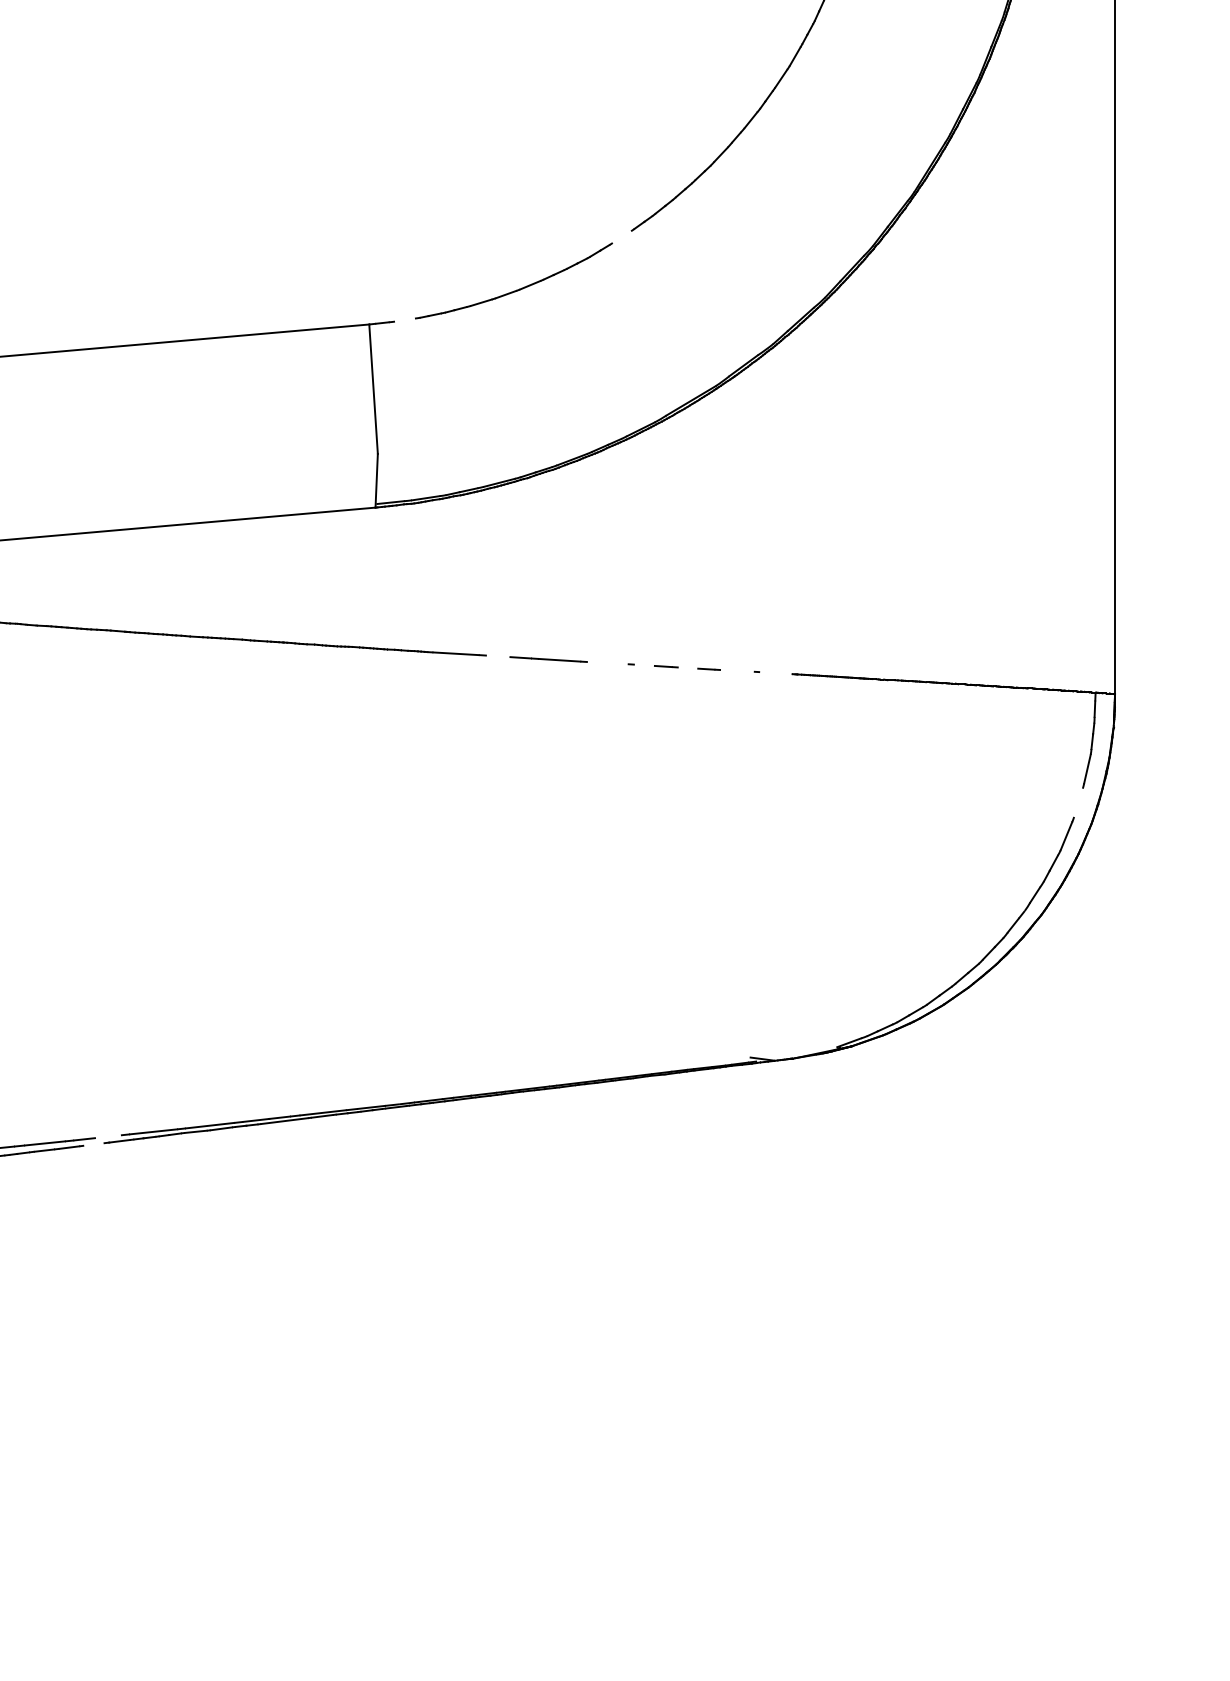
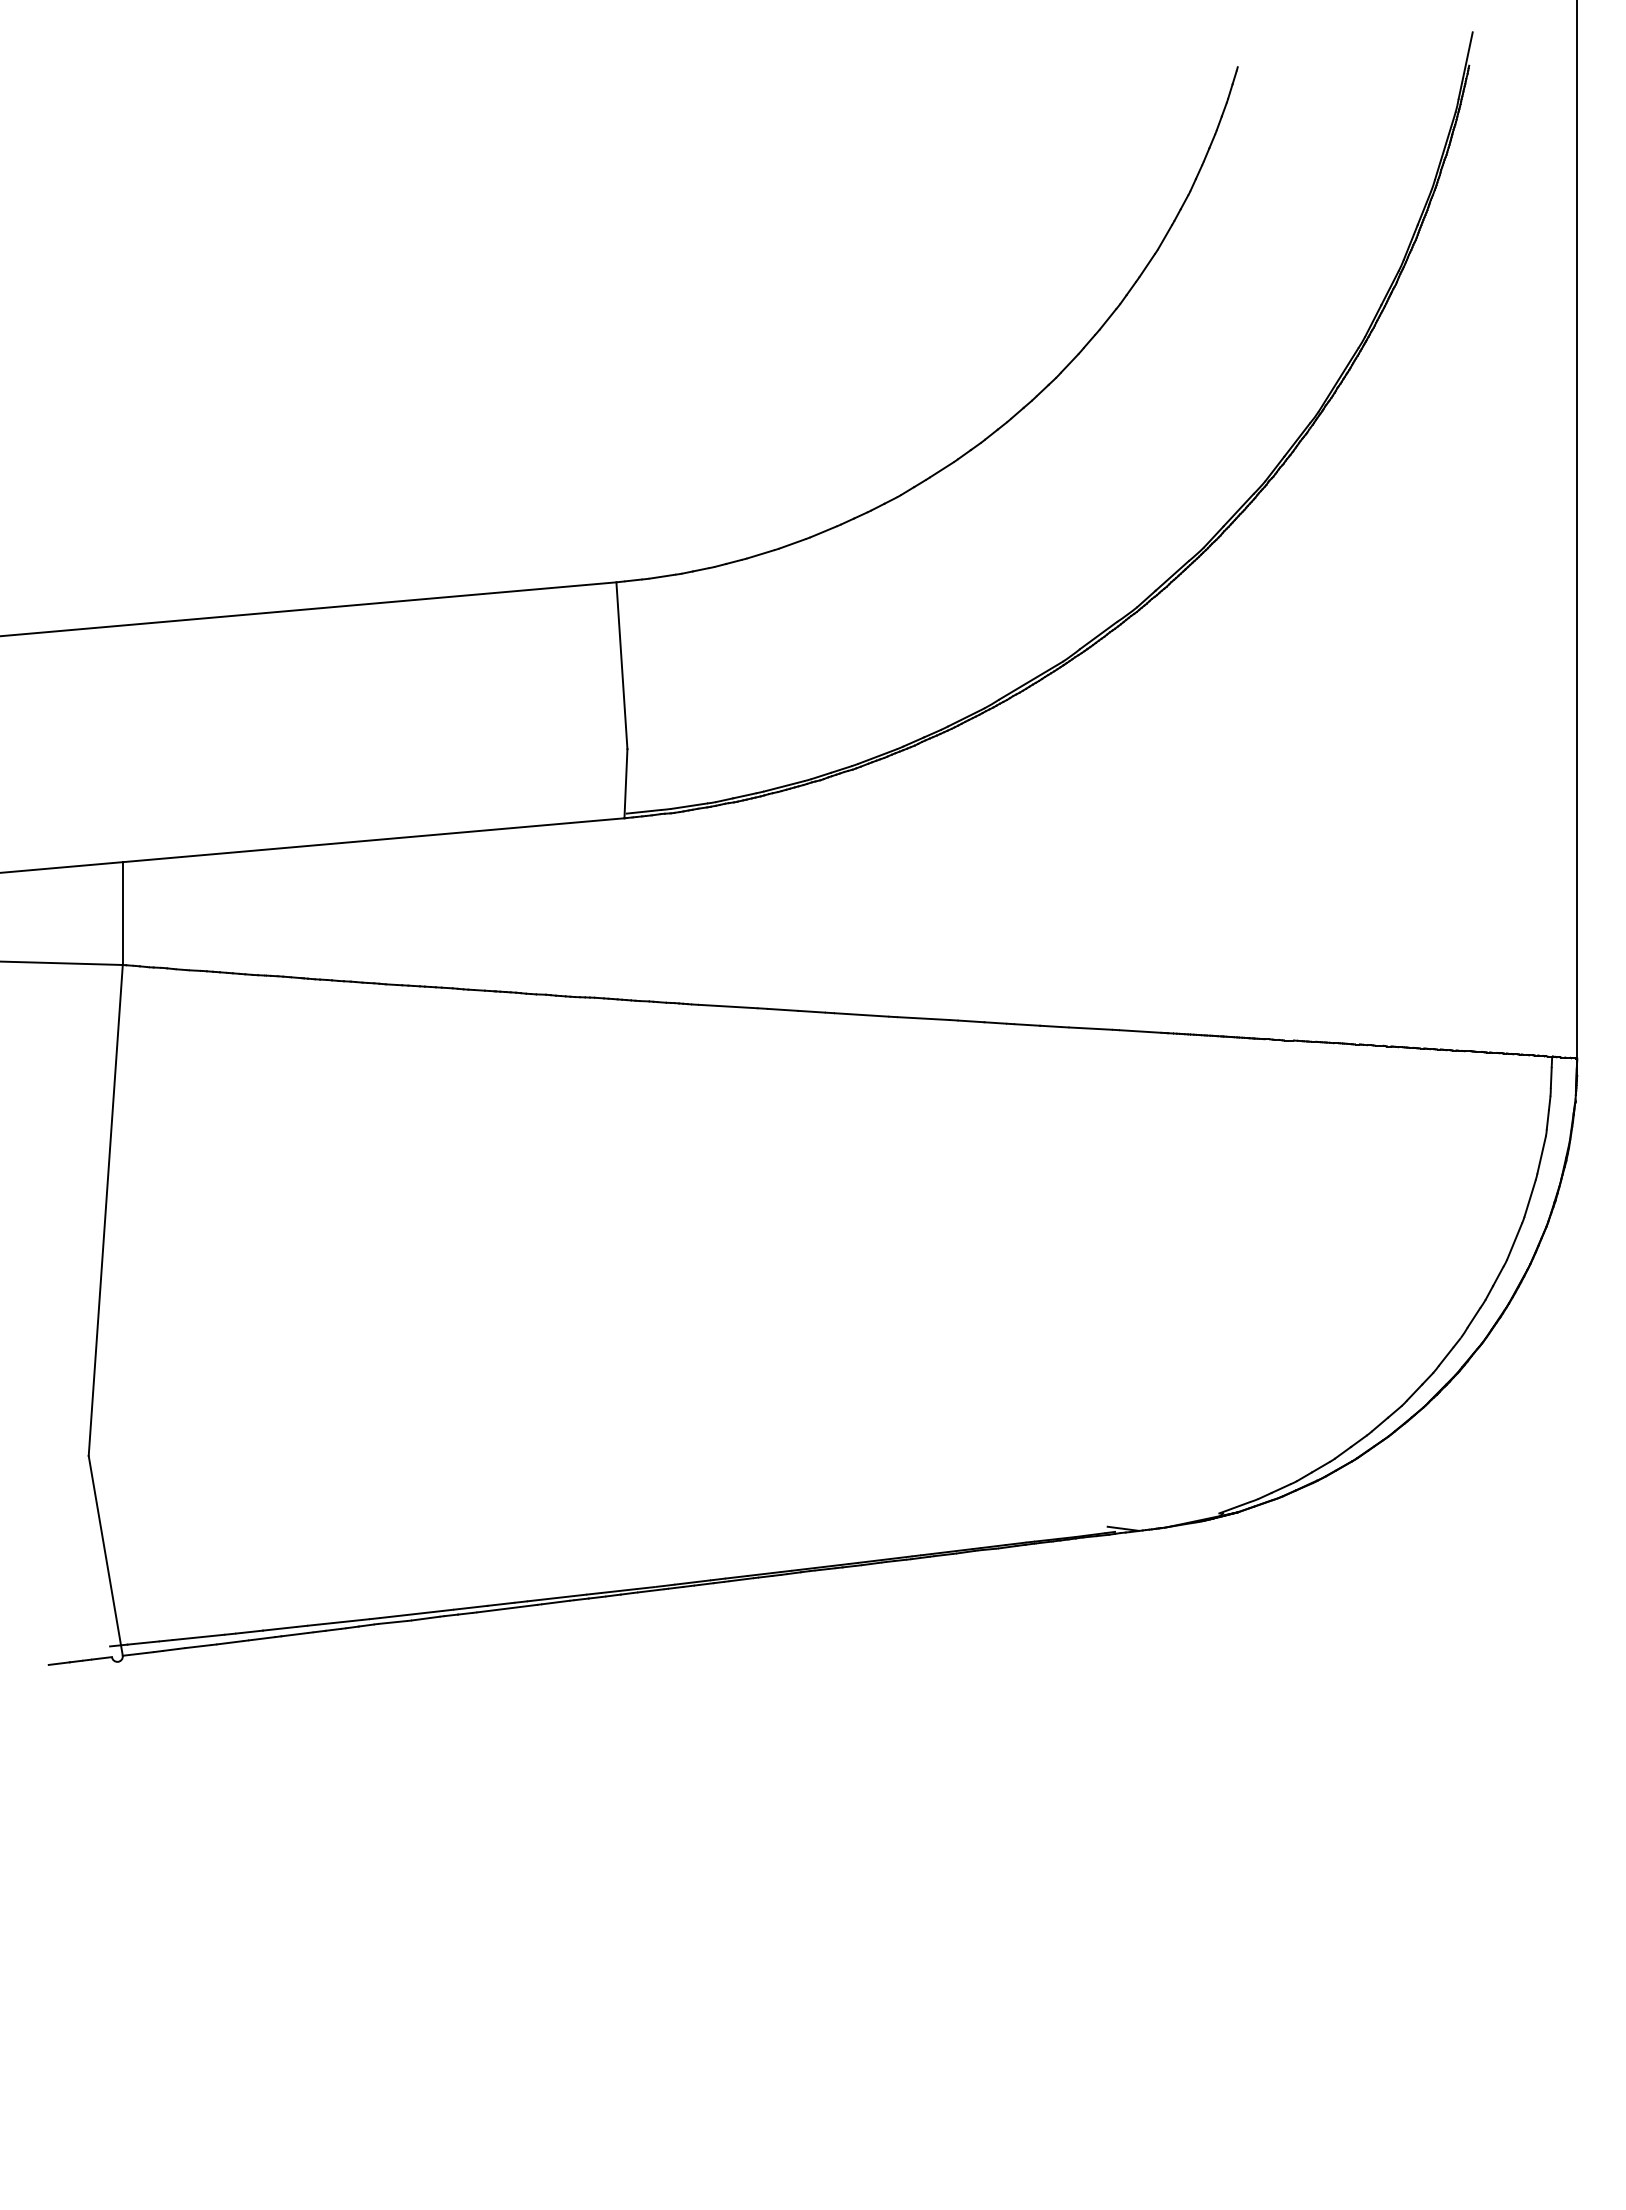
line: (621, 236) -> (941, 469), added
line: (405, 319) -> (662, 576), added
line: (498, 656) -> (782, 1009), added
line: (607, 663) -> (923, 1018), added
line: (644, 665) -> (971, 1021), added
line: (688, 667) -> (1027, 1024), added
line: (737, 670) -> (1090, 1028), added
line: (775, 673) -> (1139, 1031), added
line: (1078, 802) -> (1529, 1198), added
line: (107, 1136) -> (279, 1628), added
line: (94, 1144) -> (262, 1638), added

